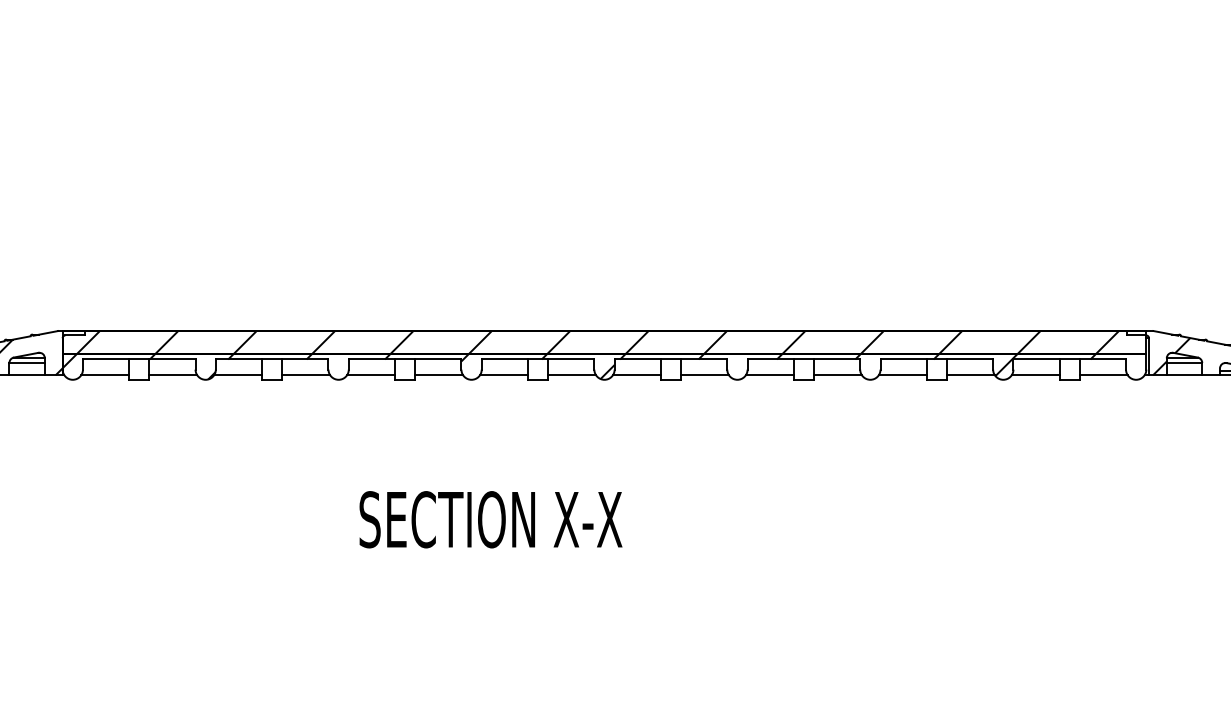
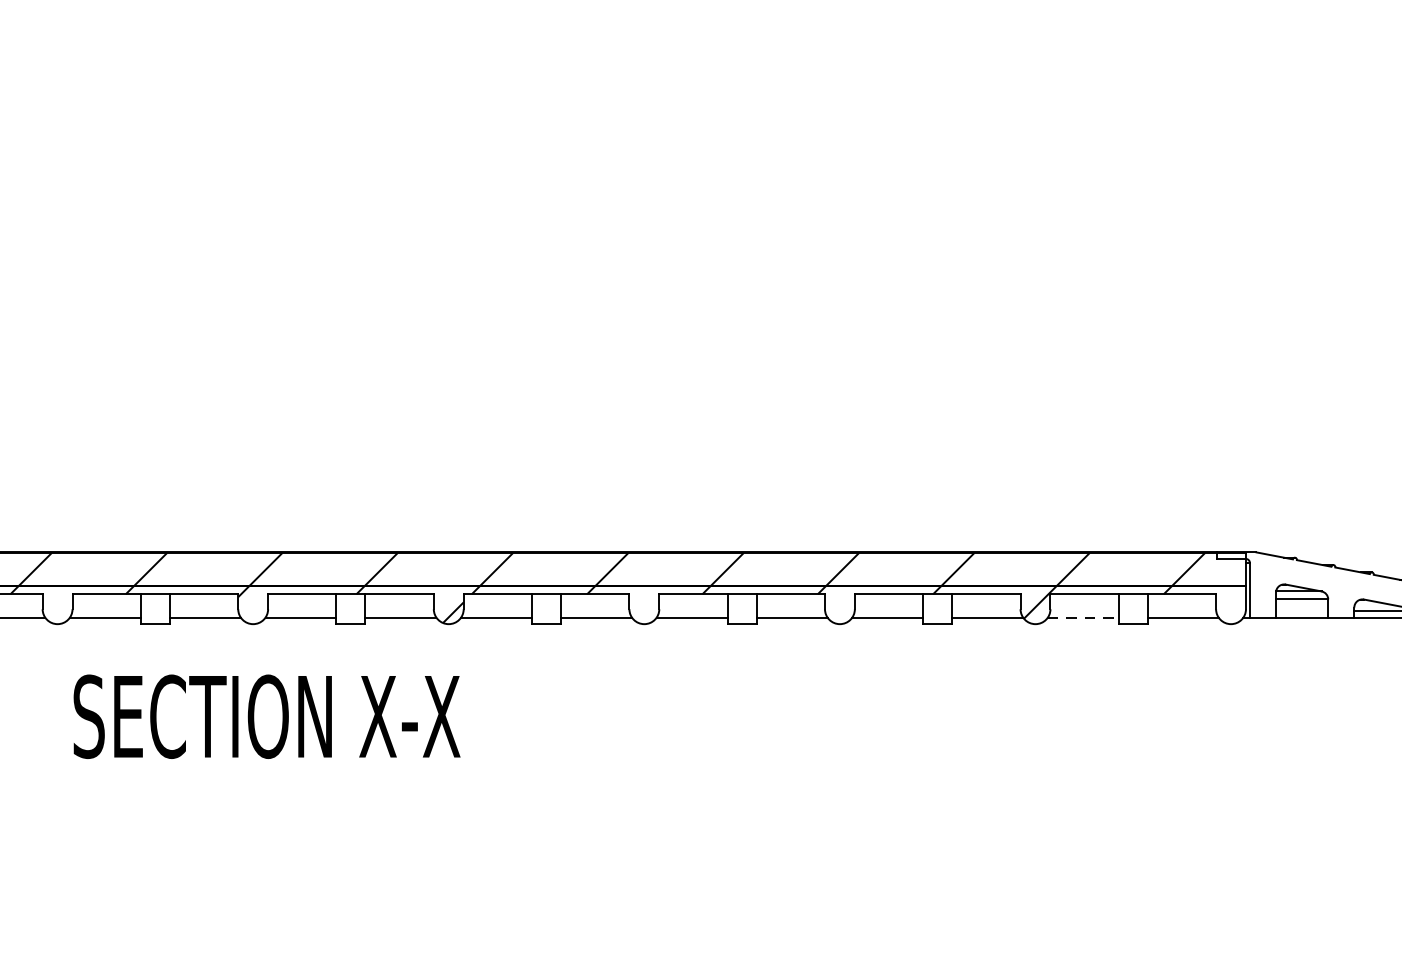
hatch: (1171, 356) -> (1282, 589), removed
line: (1036, 375) -> (1084, 617), solid -> dashed
text: (490, 519) -> (266, 716), moved

